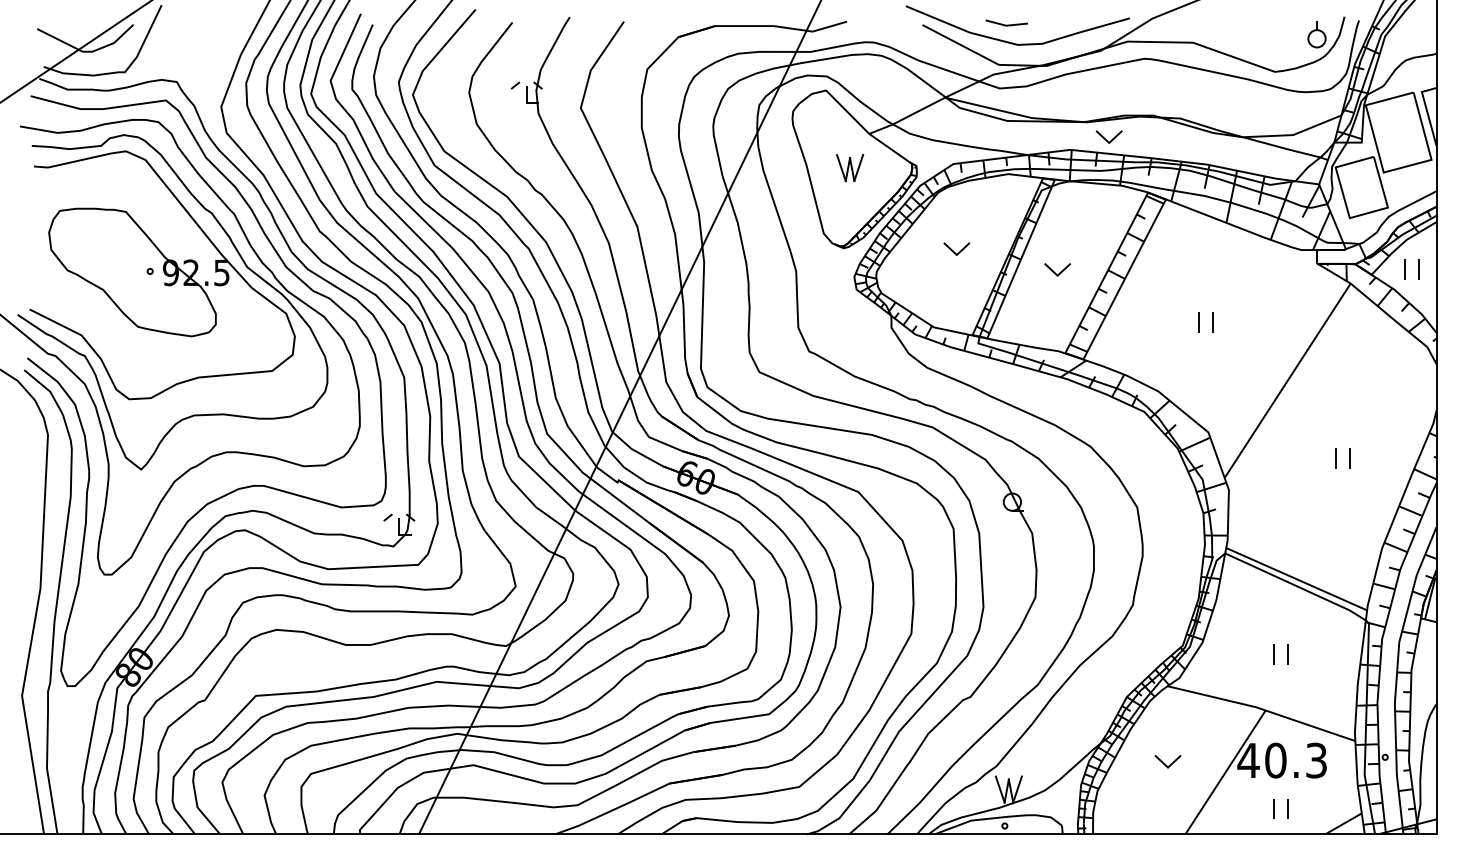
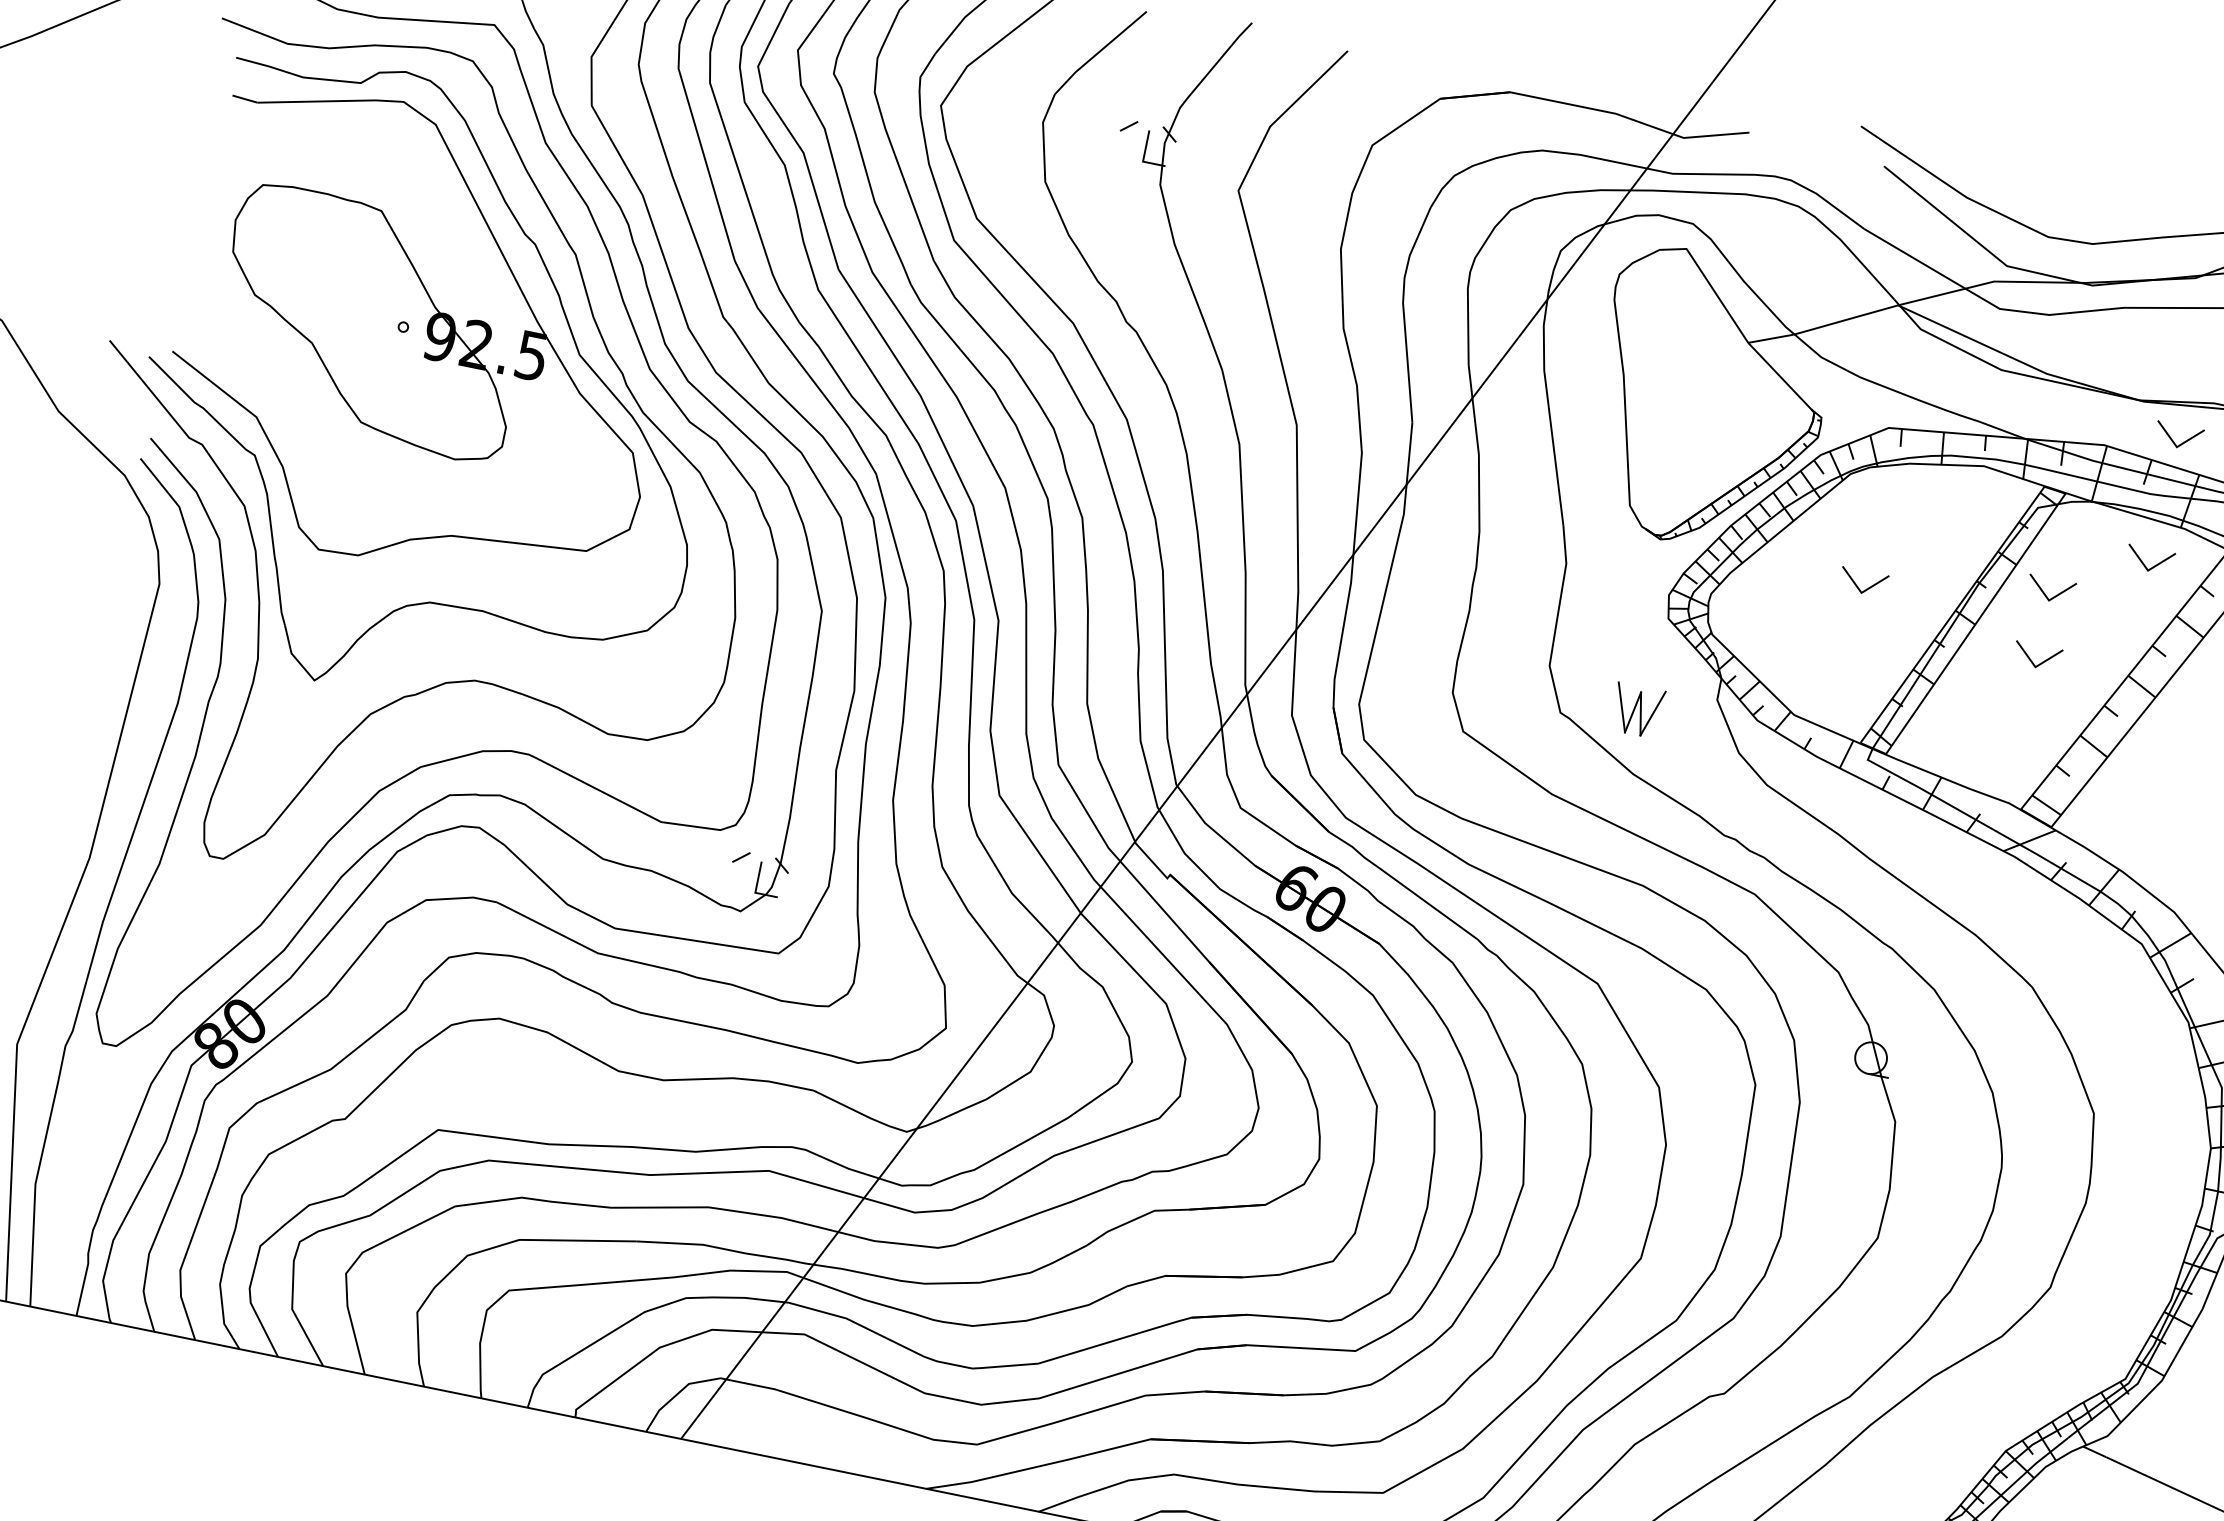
line: (1006, 24) -> (2035, 196), removed
part: (850, 168) -> (1638, 711), moved
part: (1106, 205) -> (2149, 558), added
part: (1057, 232) -> (2051, 589), added

